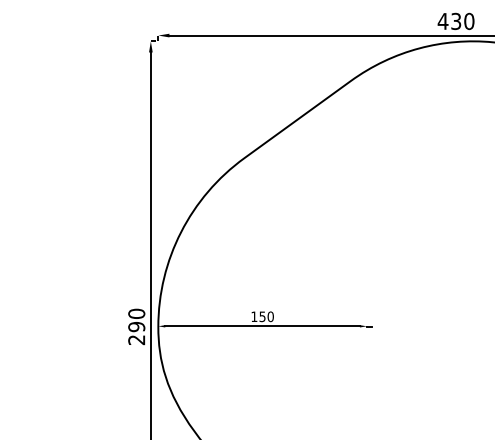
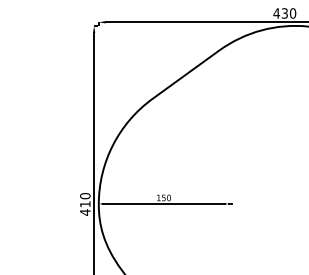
text: (137, 333) -> (85, 208), 290 -> 410

